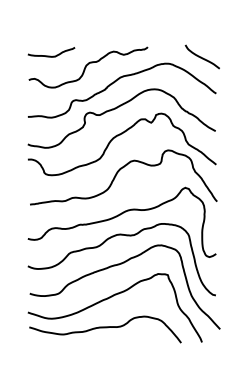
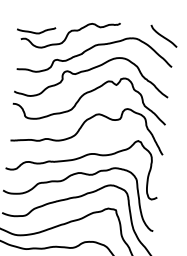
curve: (50, 55) -> (35, 32), moved

